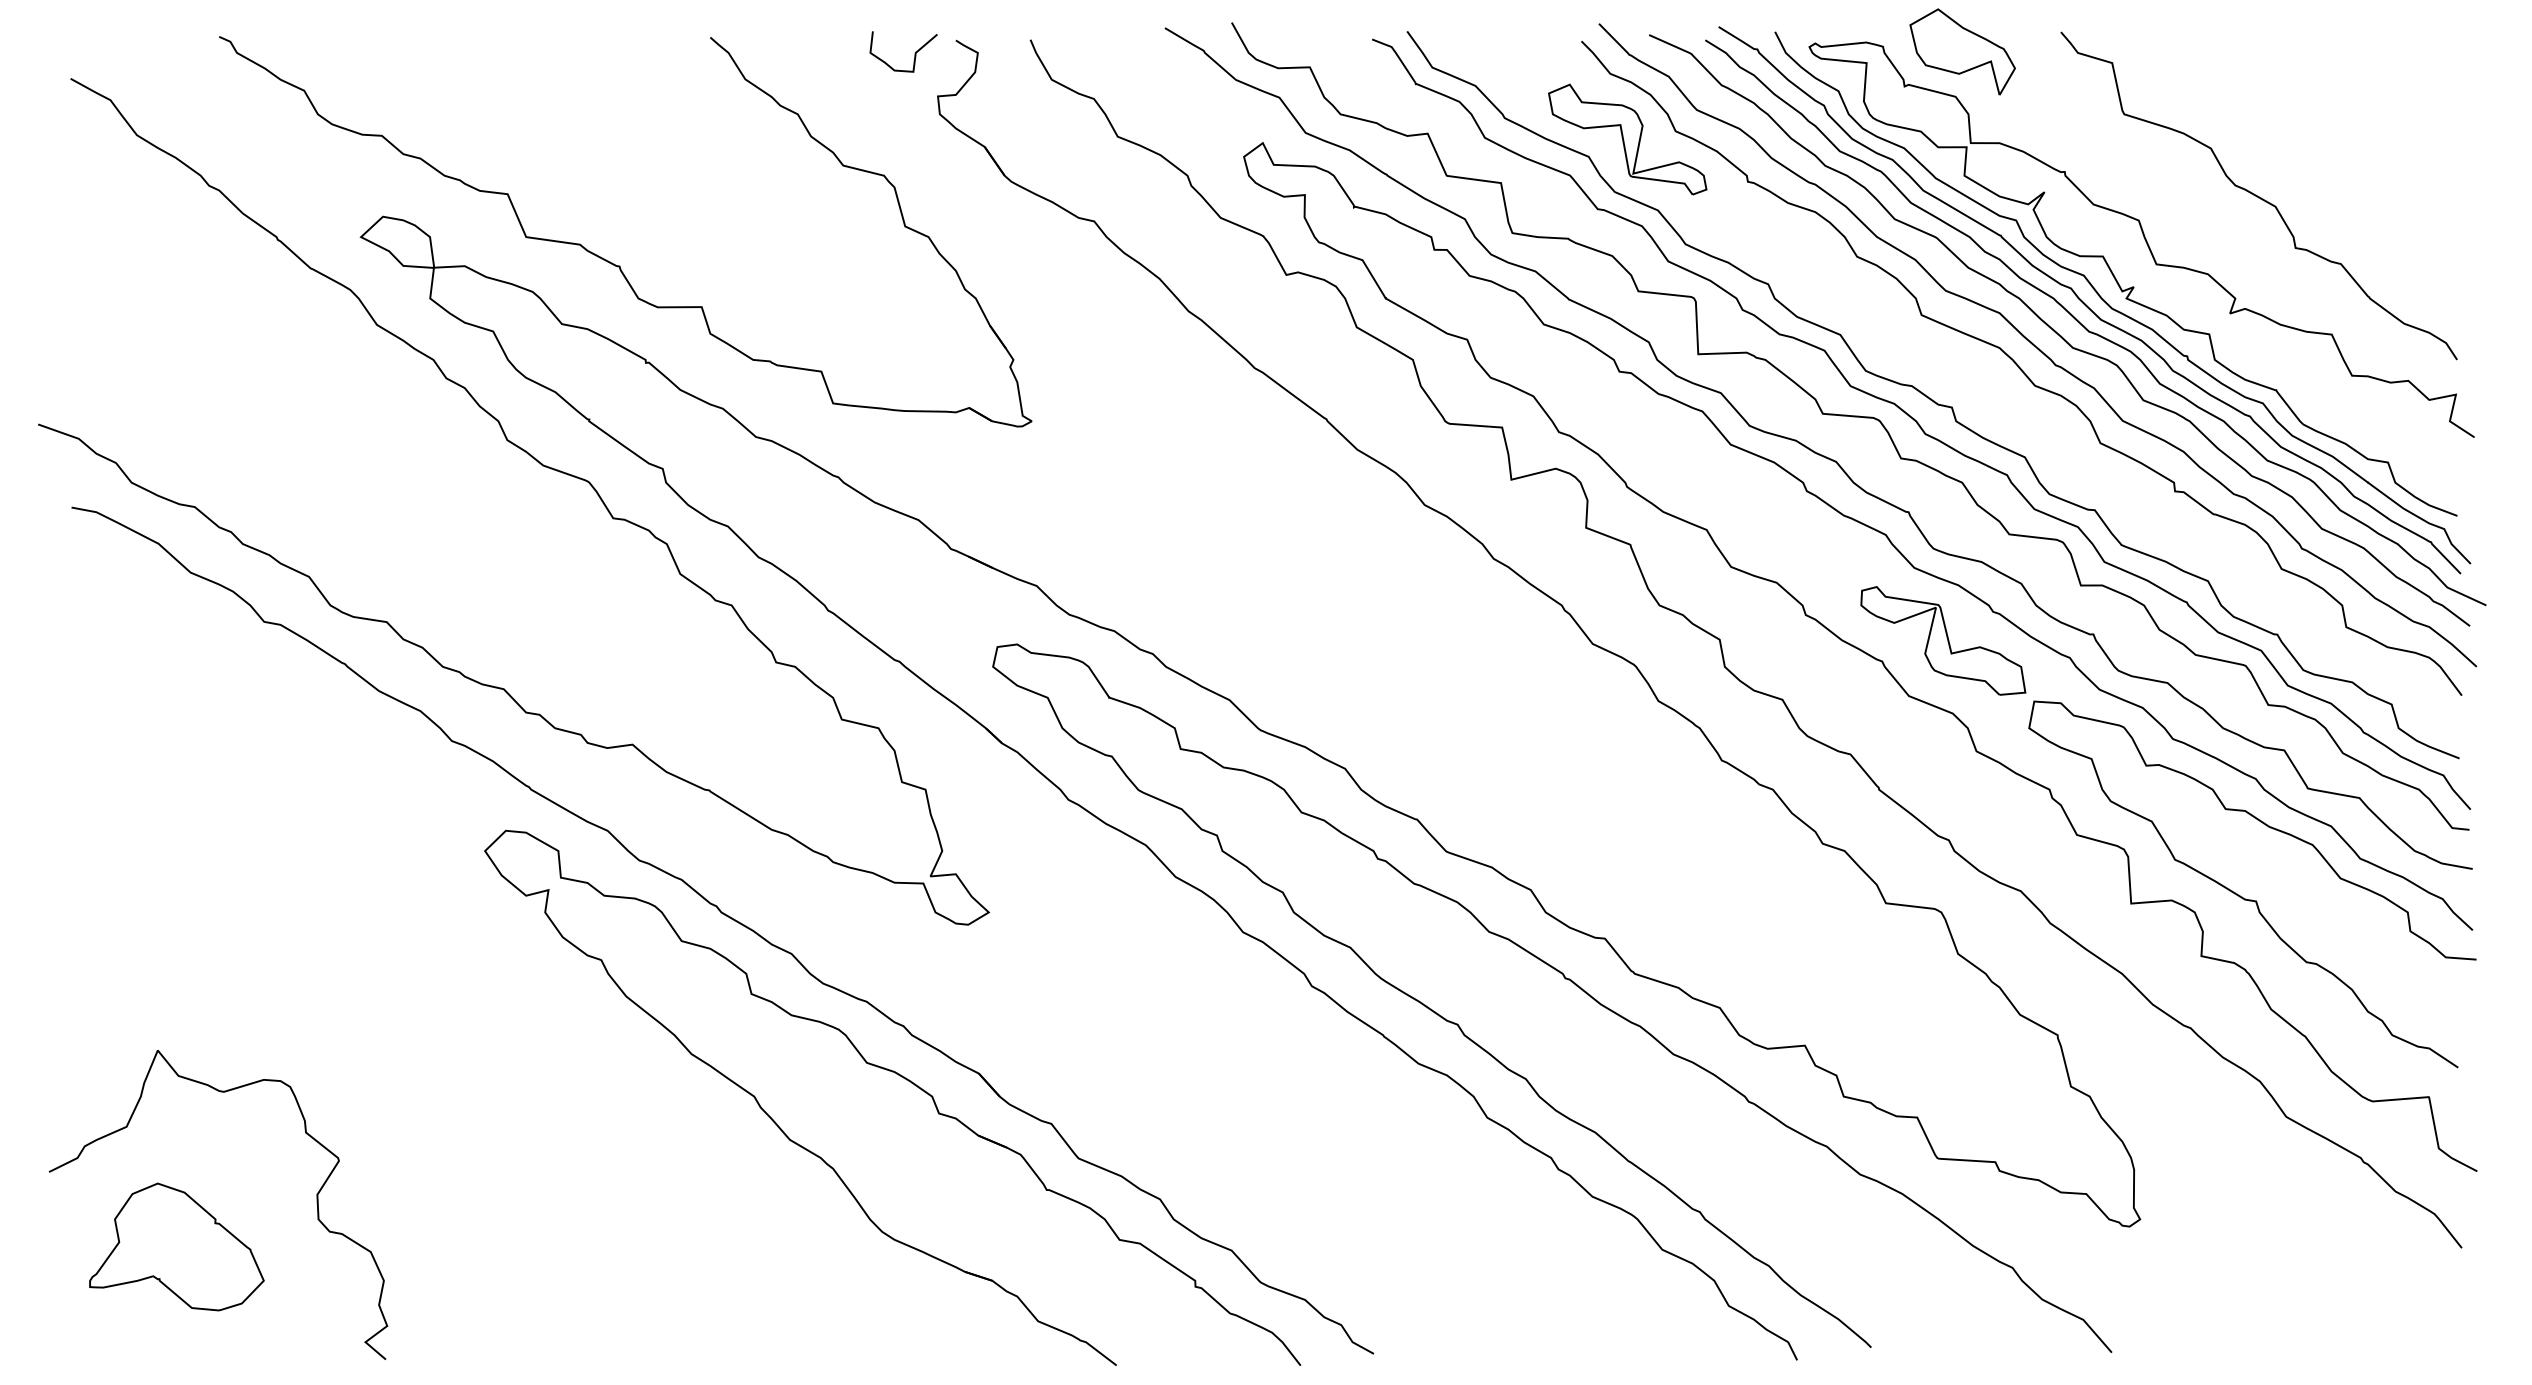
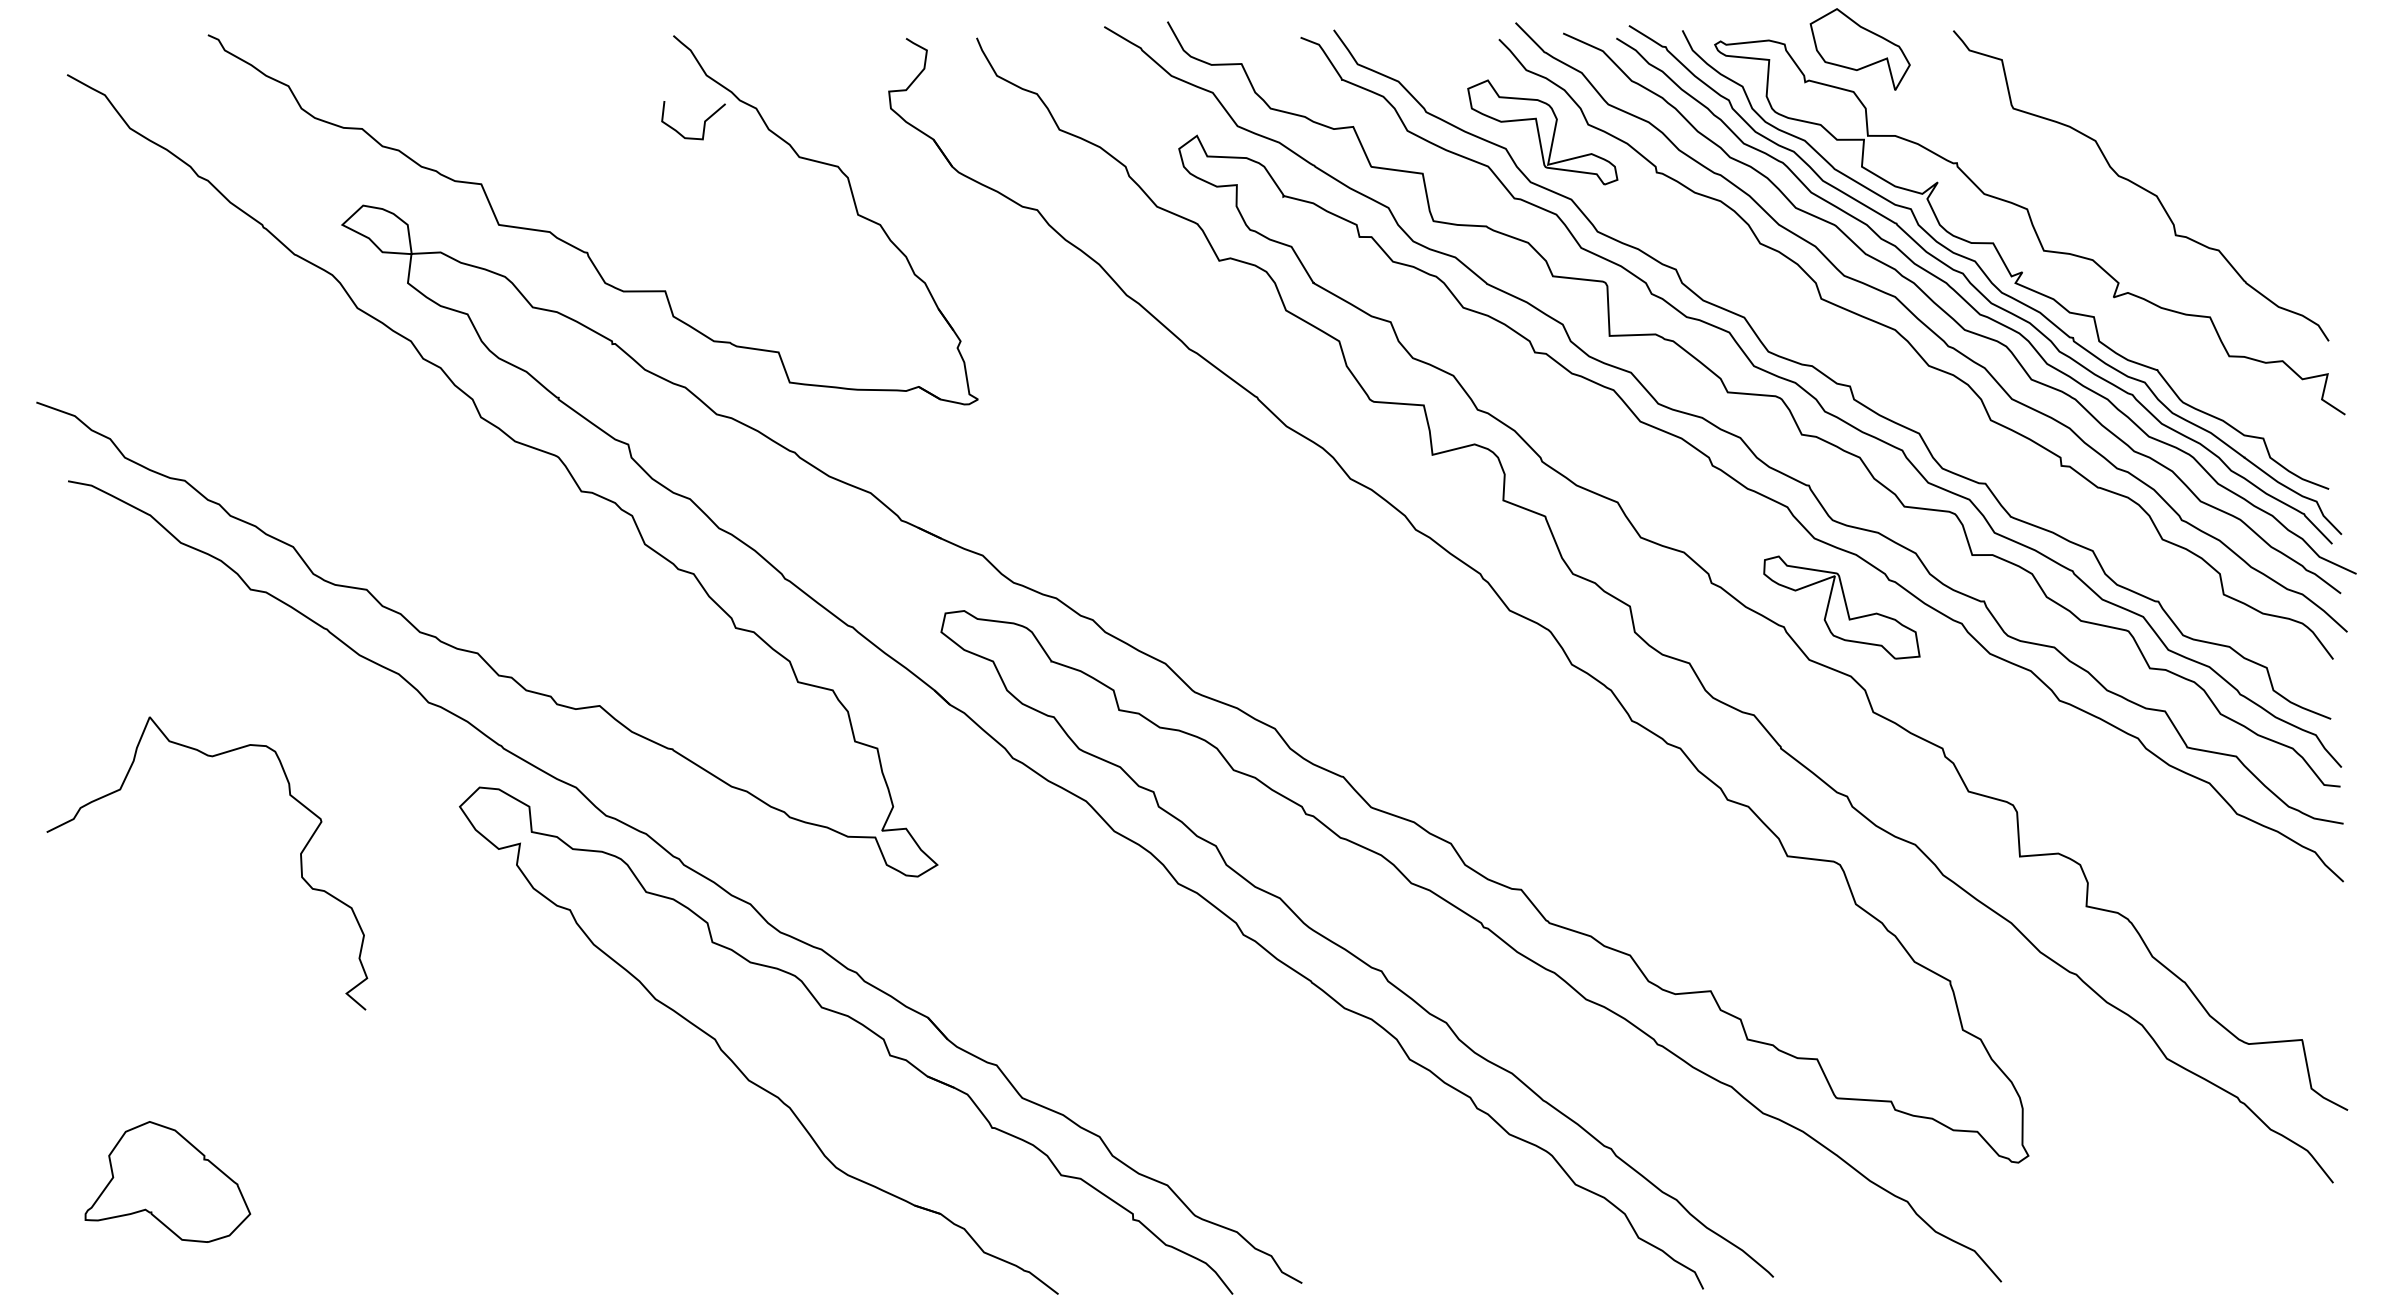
curve: (914, 53) -> (703, 121), moved
curve: (2252, 899) -> (2134, 852), removed
curve: (316, 1203) -> (300, 862), moved

